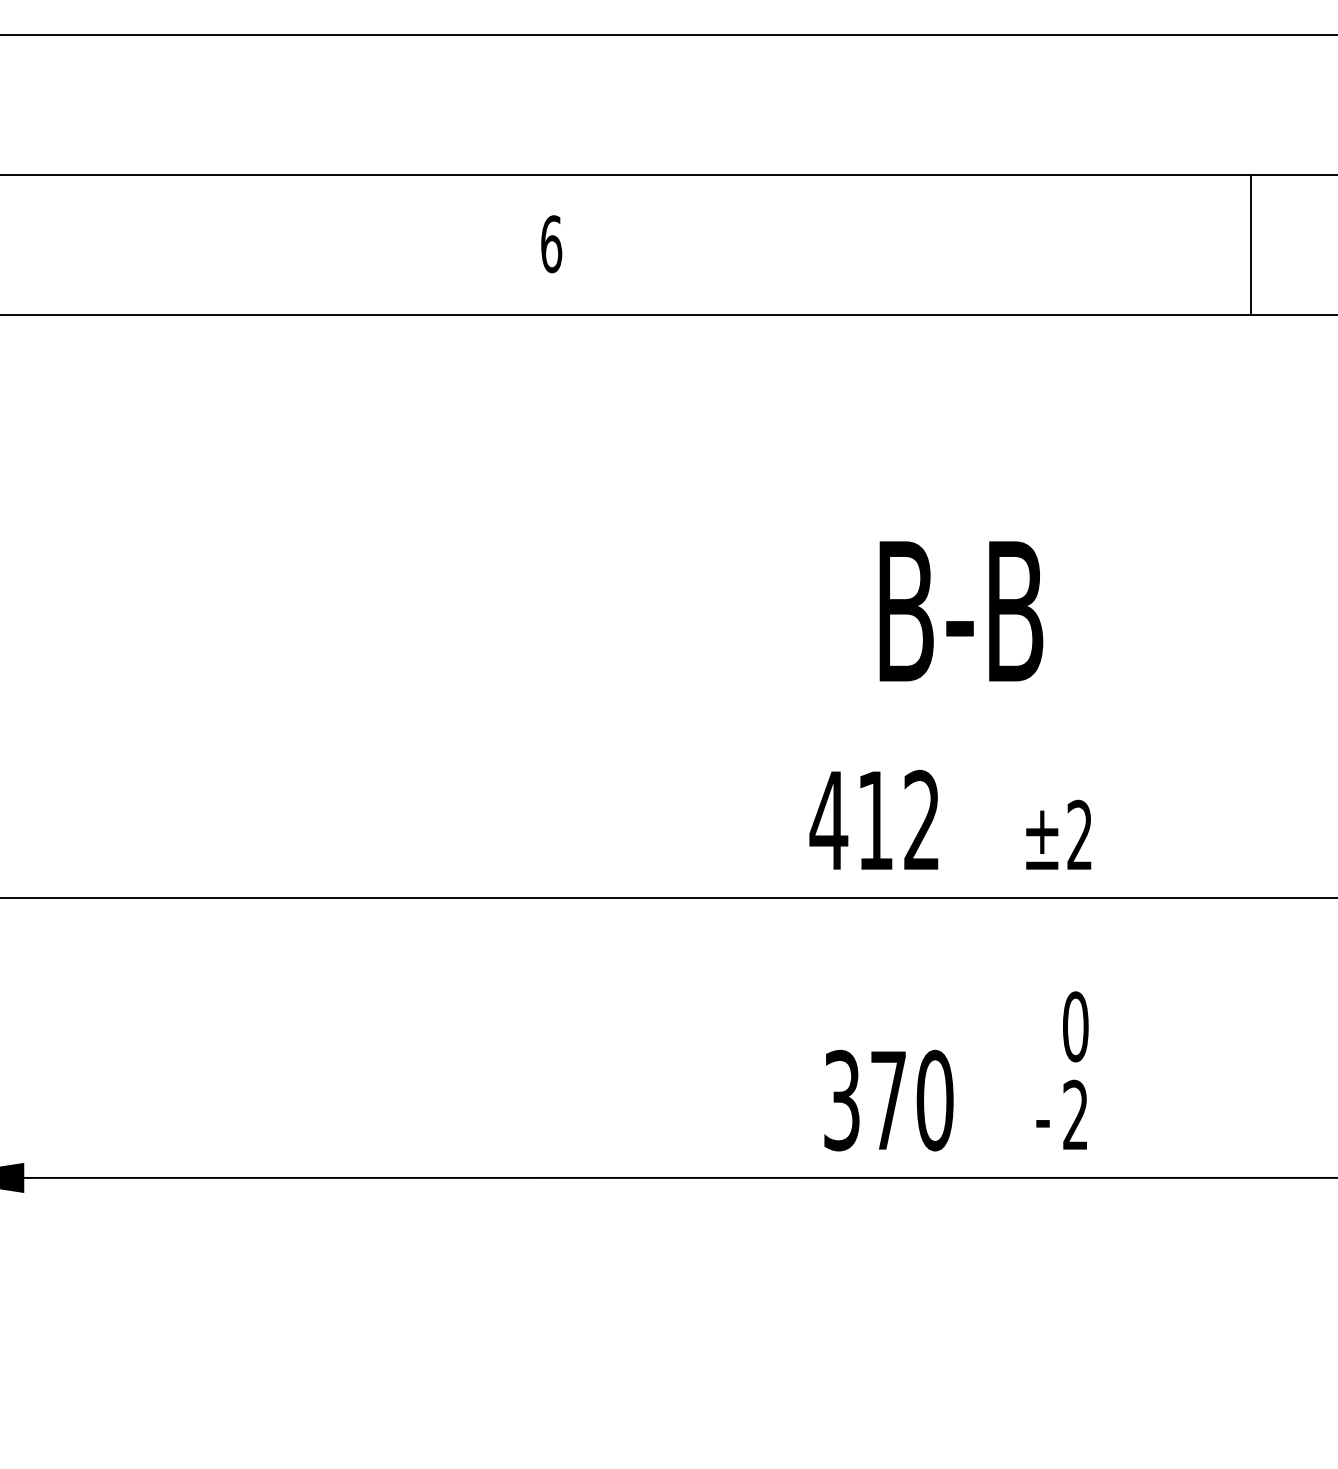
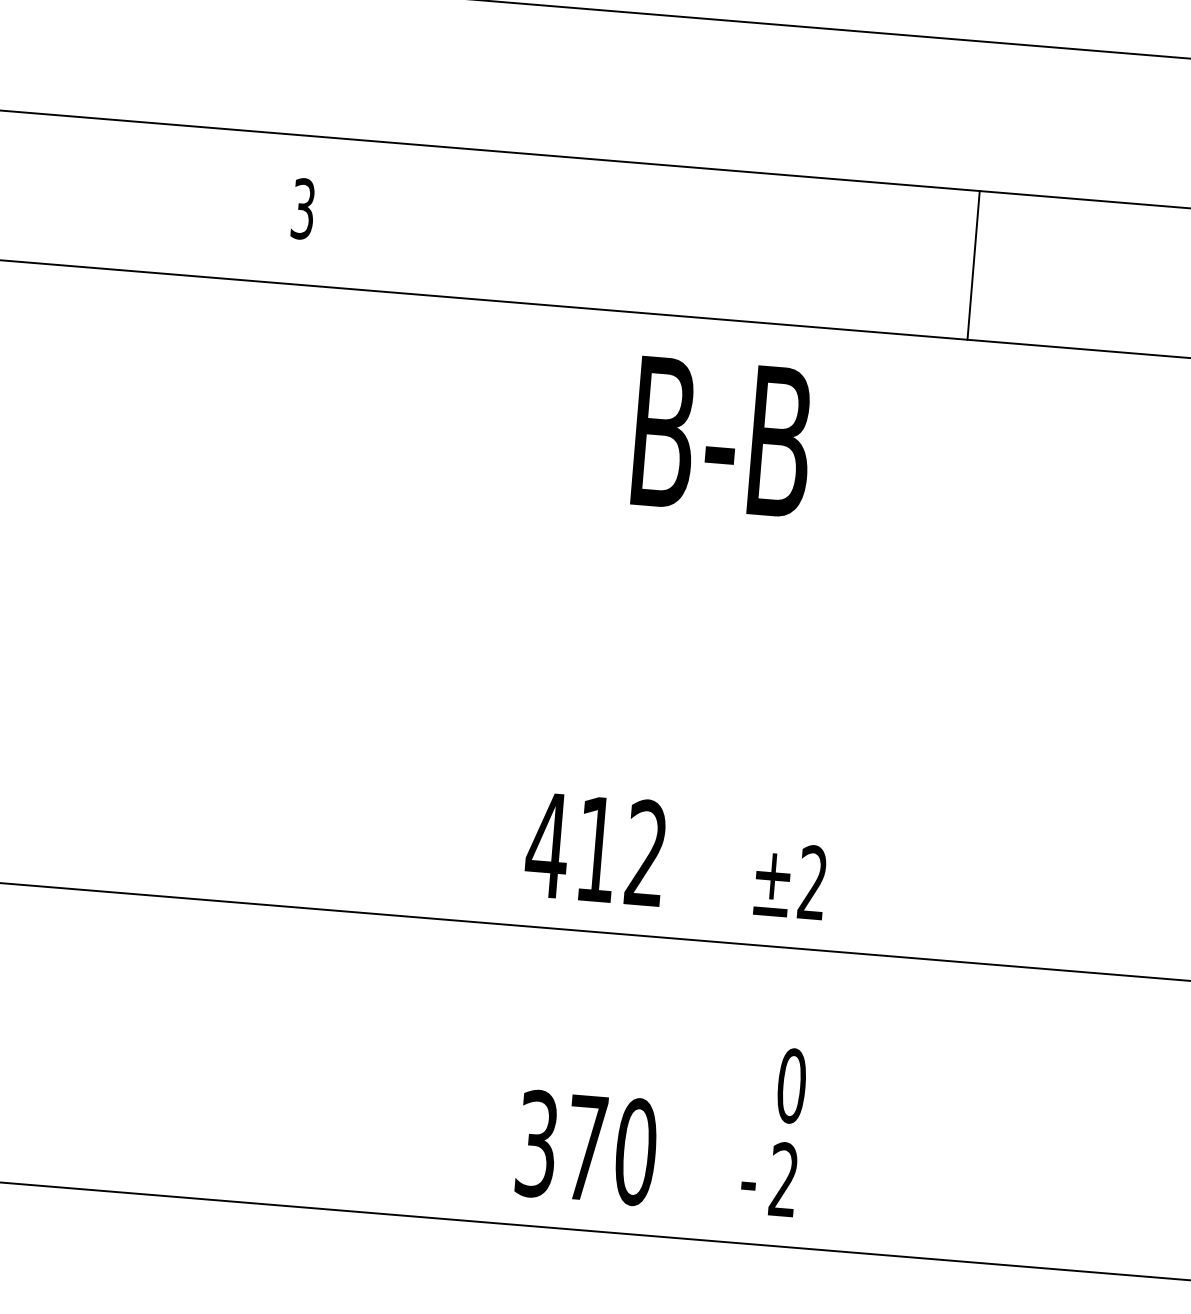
text: (551, 244) -> (303, 209), 6 -> 3
line: (1250, 245) -> (973, 265), moved
text: (961, 611) -> (722, 437), moved

